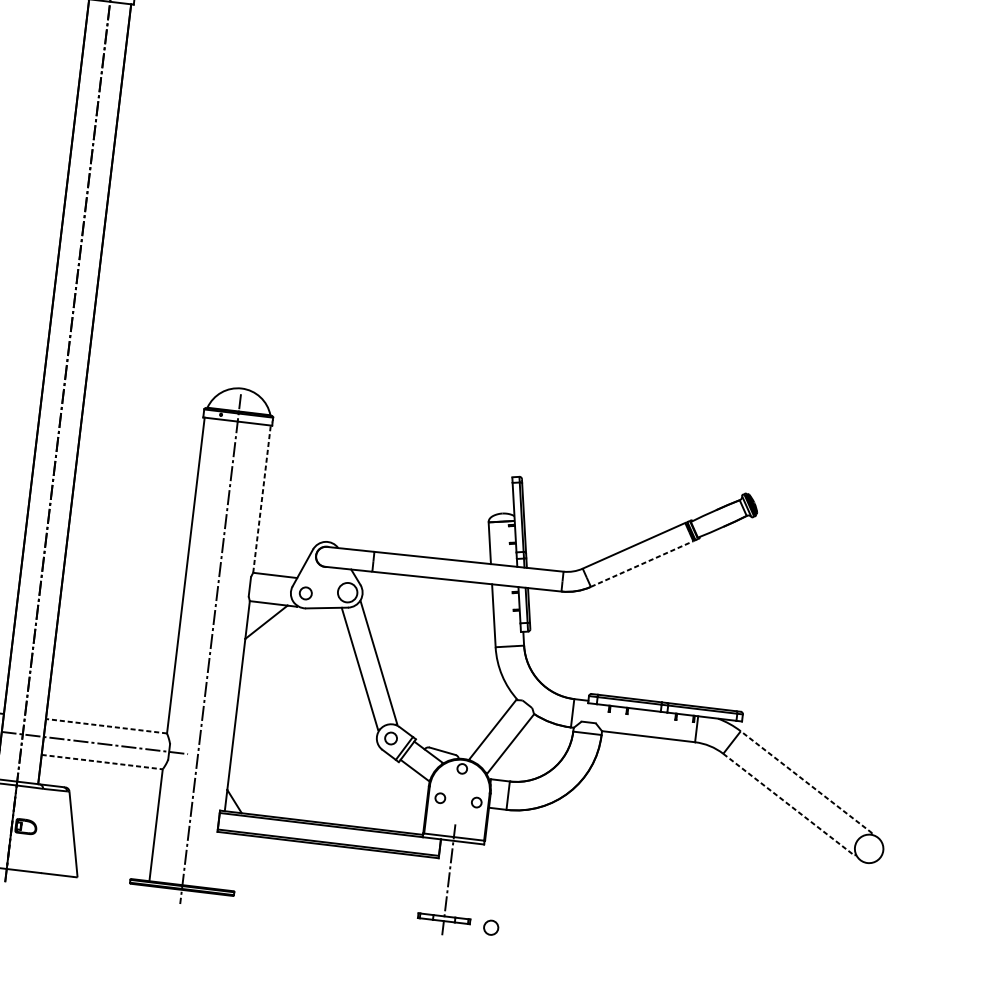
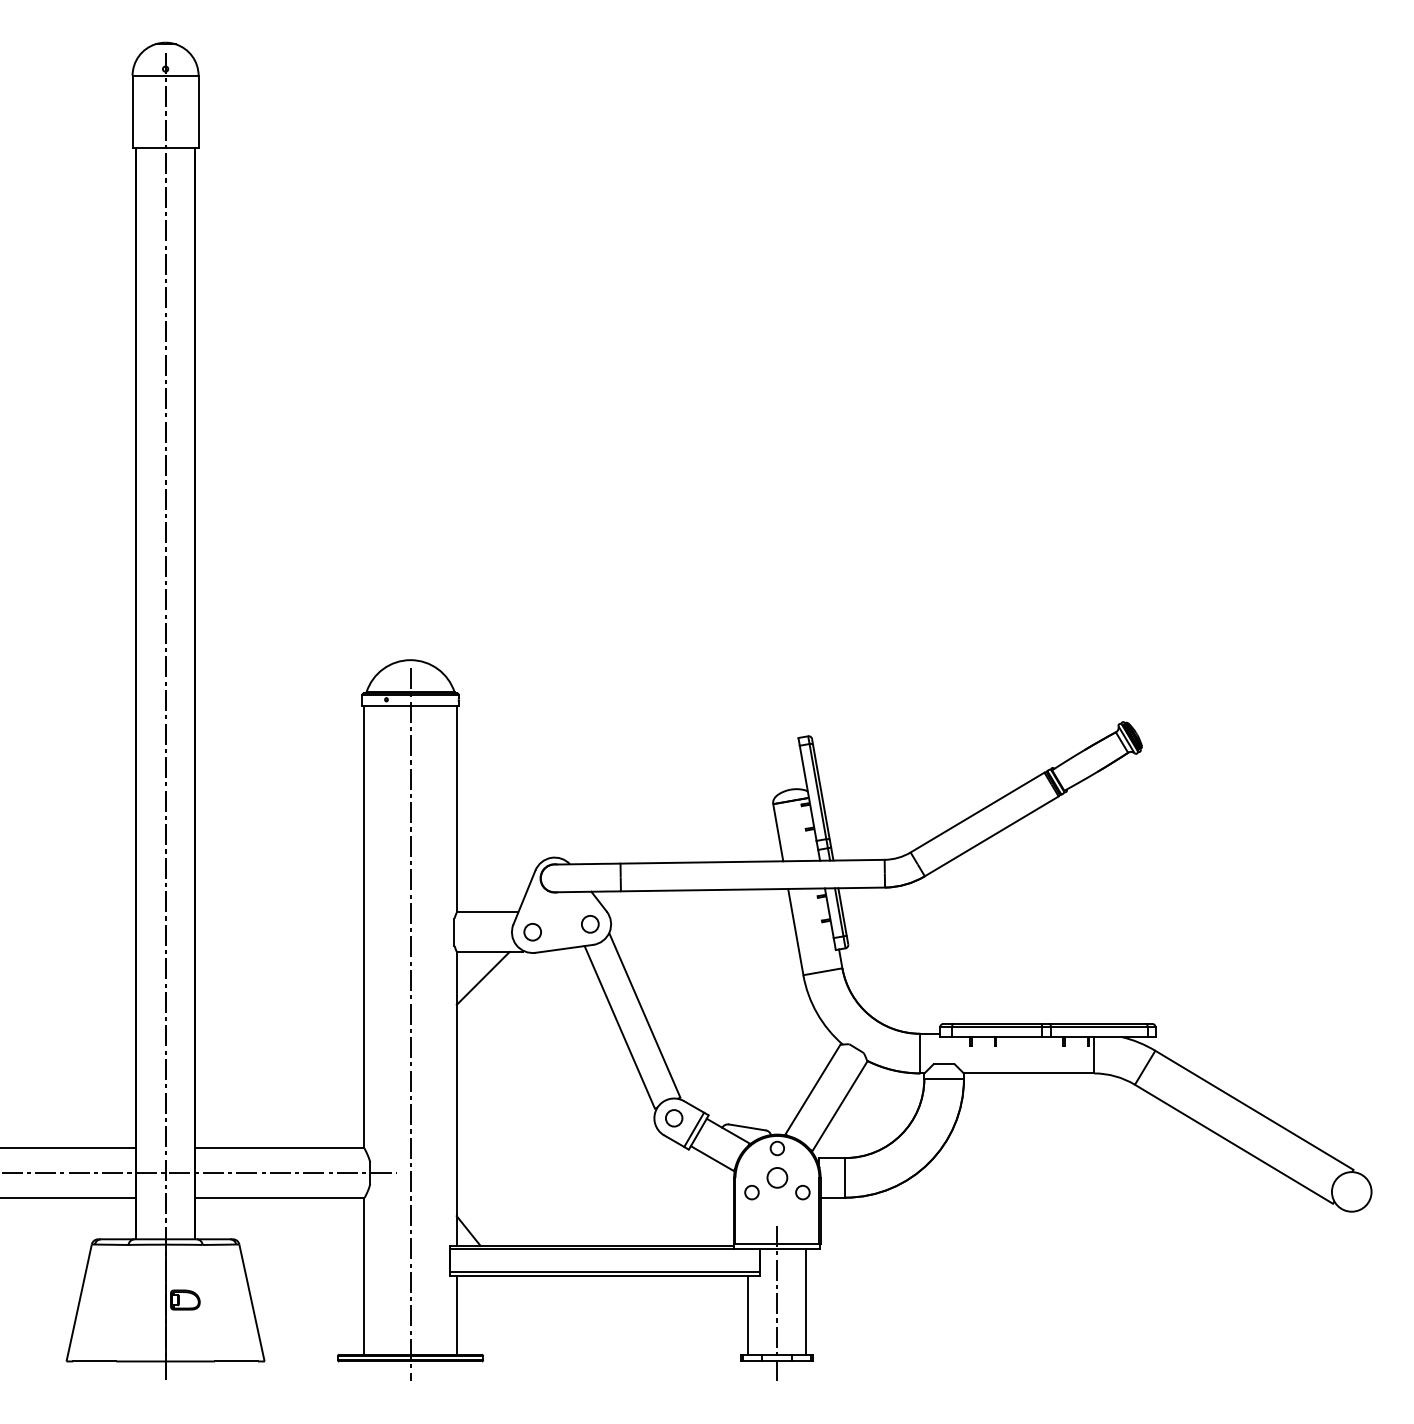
line: (261, 498) -> (456, 808), dashed -> solid
line: (641, 564) -> (991, 836), dashed -> solid
circle: (347, 592) -> (589, 923), size x0.62
line: (106, 726) -> (279, 1148), dashed -> solid
line: (102, 762) -> (279, 1198), dashed -> solid
line: (806, 782) -> (1254, 1110), dashed -> solid
line: (789, 805) -> (1234, 1144), dashed -> solid
line: (218, 860) -> (456, 1314), added
line: (470, 880) -> (806, 1301), added
line: (426, 885) -> (747, 1314), added
circle: (491, 927) -> (777, 1177), moved

